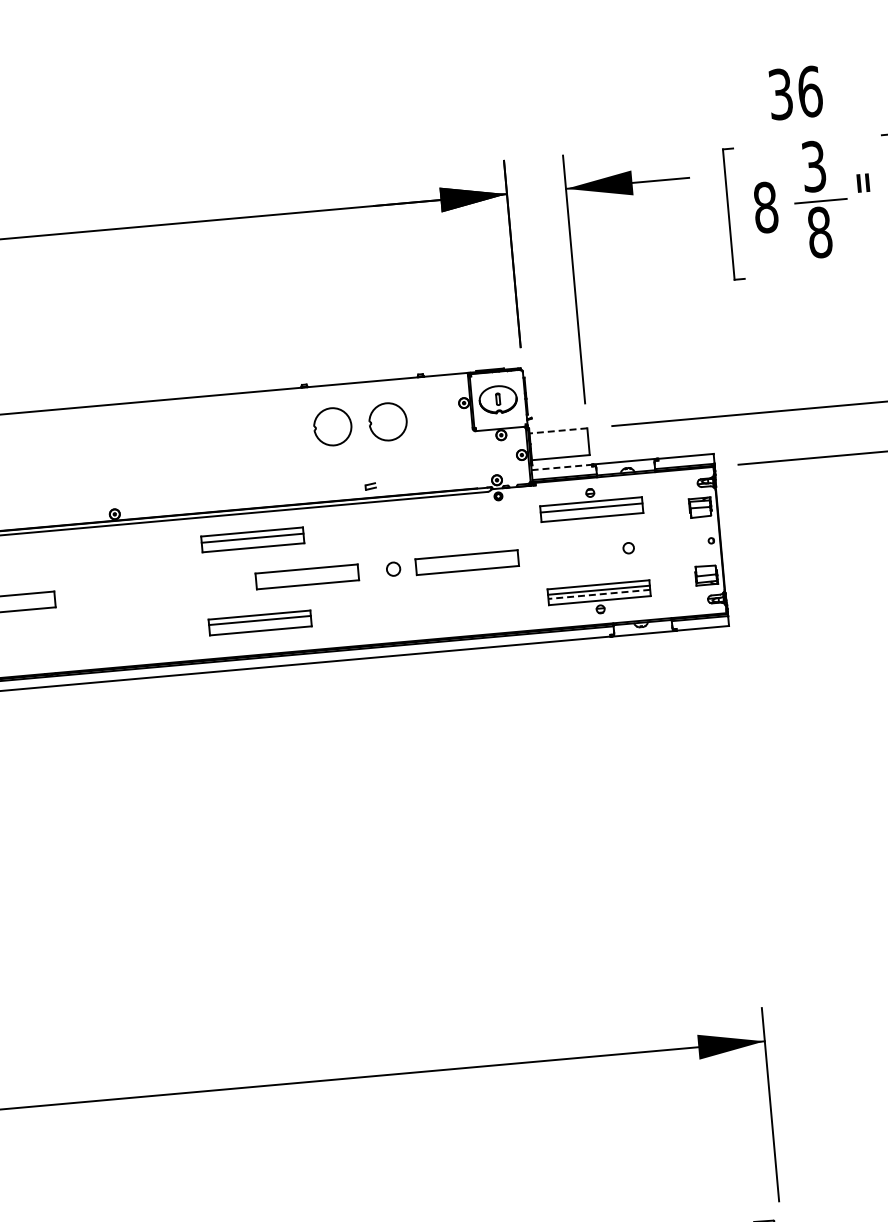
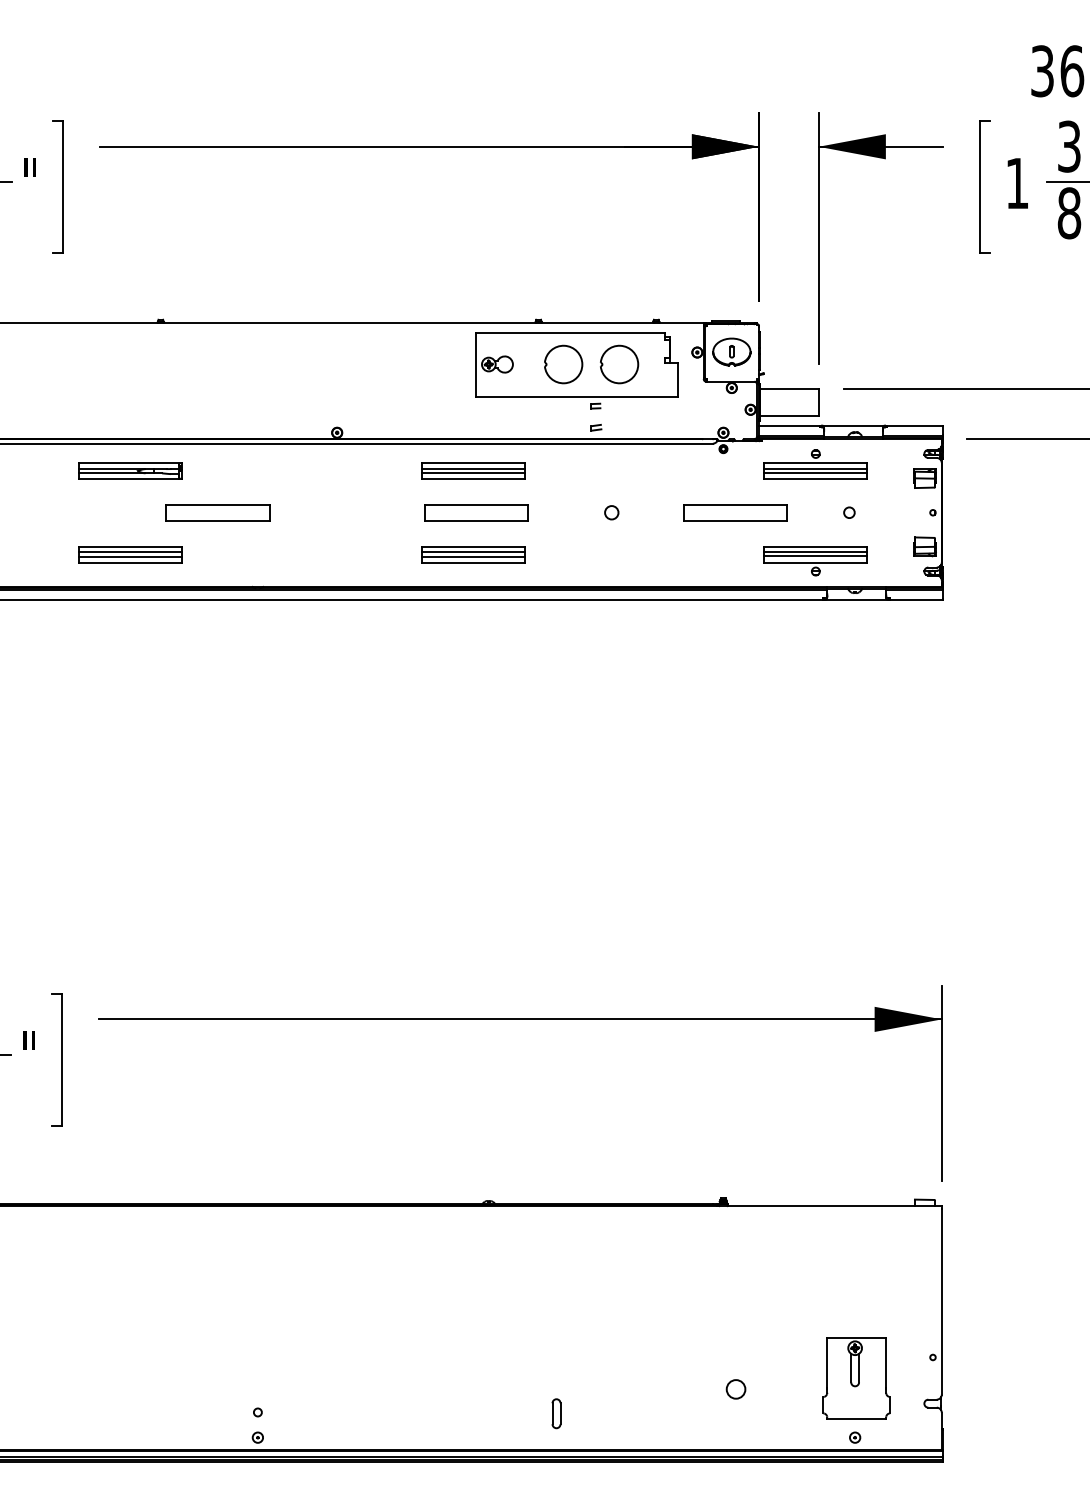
text: (765, 207) -> (1017, 183), 8 -> 1
line: (557, 430) -> (788, 388), dashed -> solid
part: (346, 431) -> (576, 370), added
line: (562, 467) -> (790, 425), dashed -> solid
line: (591, 512) -> (815, 473), added
line: (252, 542) -> (472, 473), added
part: (467, 562) -> (735, 512), moved
part: (307, 576) -> (476, 512), moved
line: (599, 594) -> (815, 556), dashed -> solid
line: (259, 625) -> (472, 557), added

